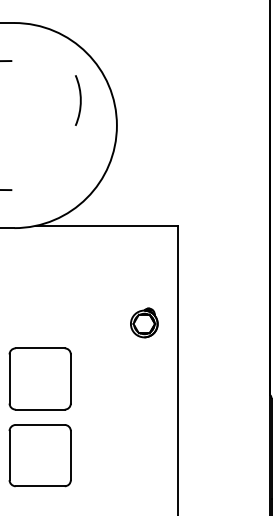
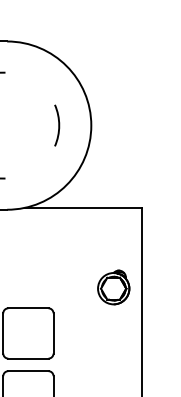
arc: (79, 100) -> (58, 125), moved
part: (144, 322) -> (113, 287), size x1.43

